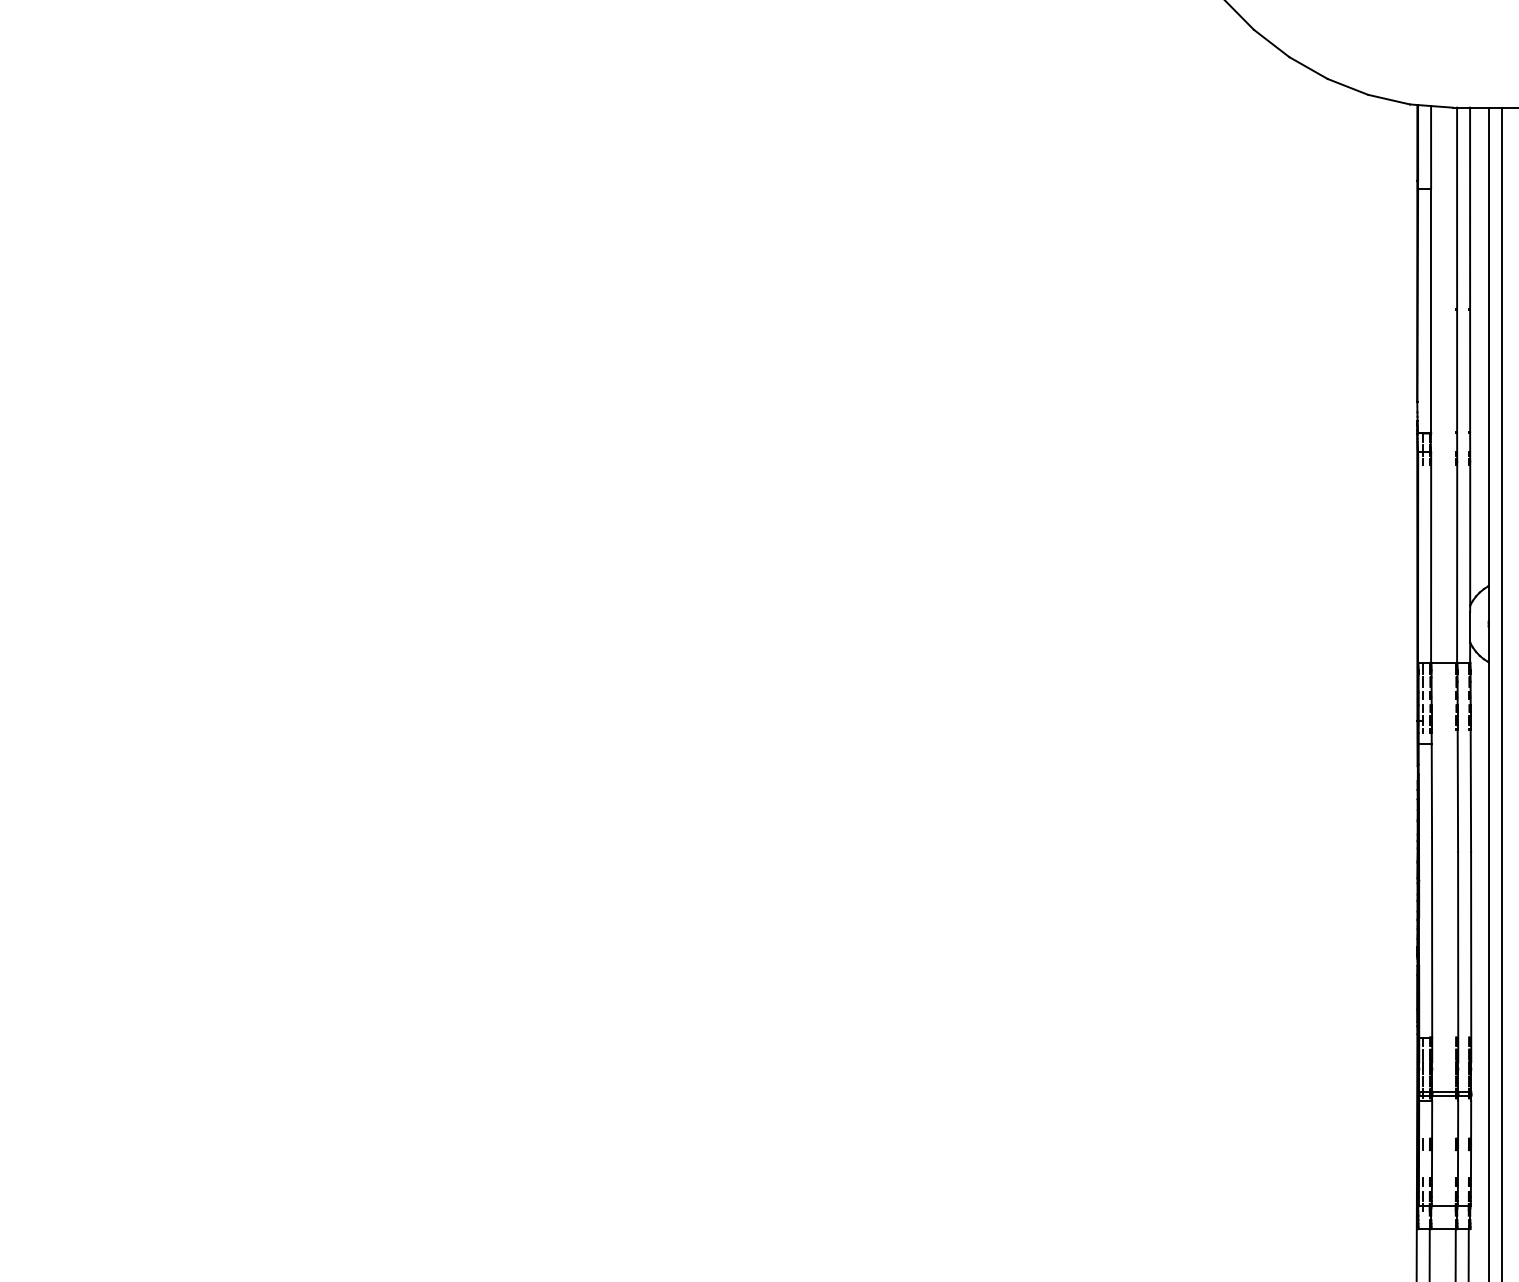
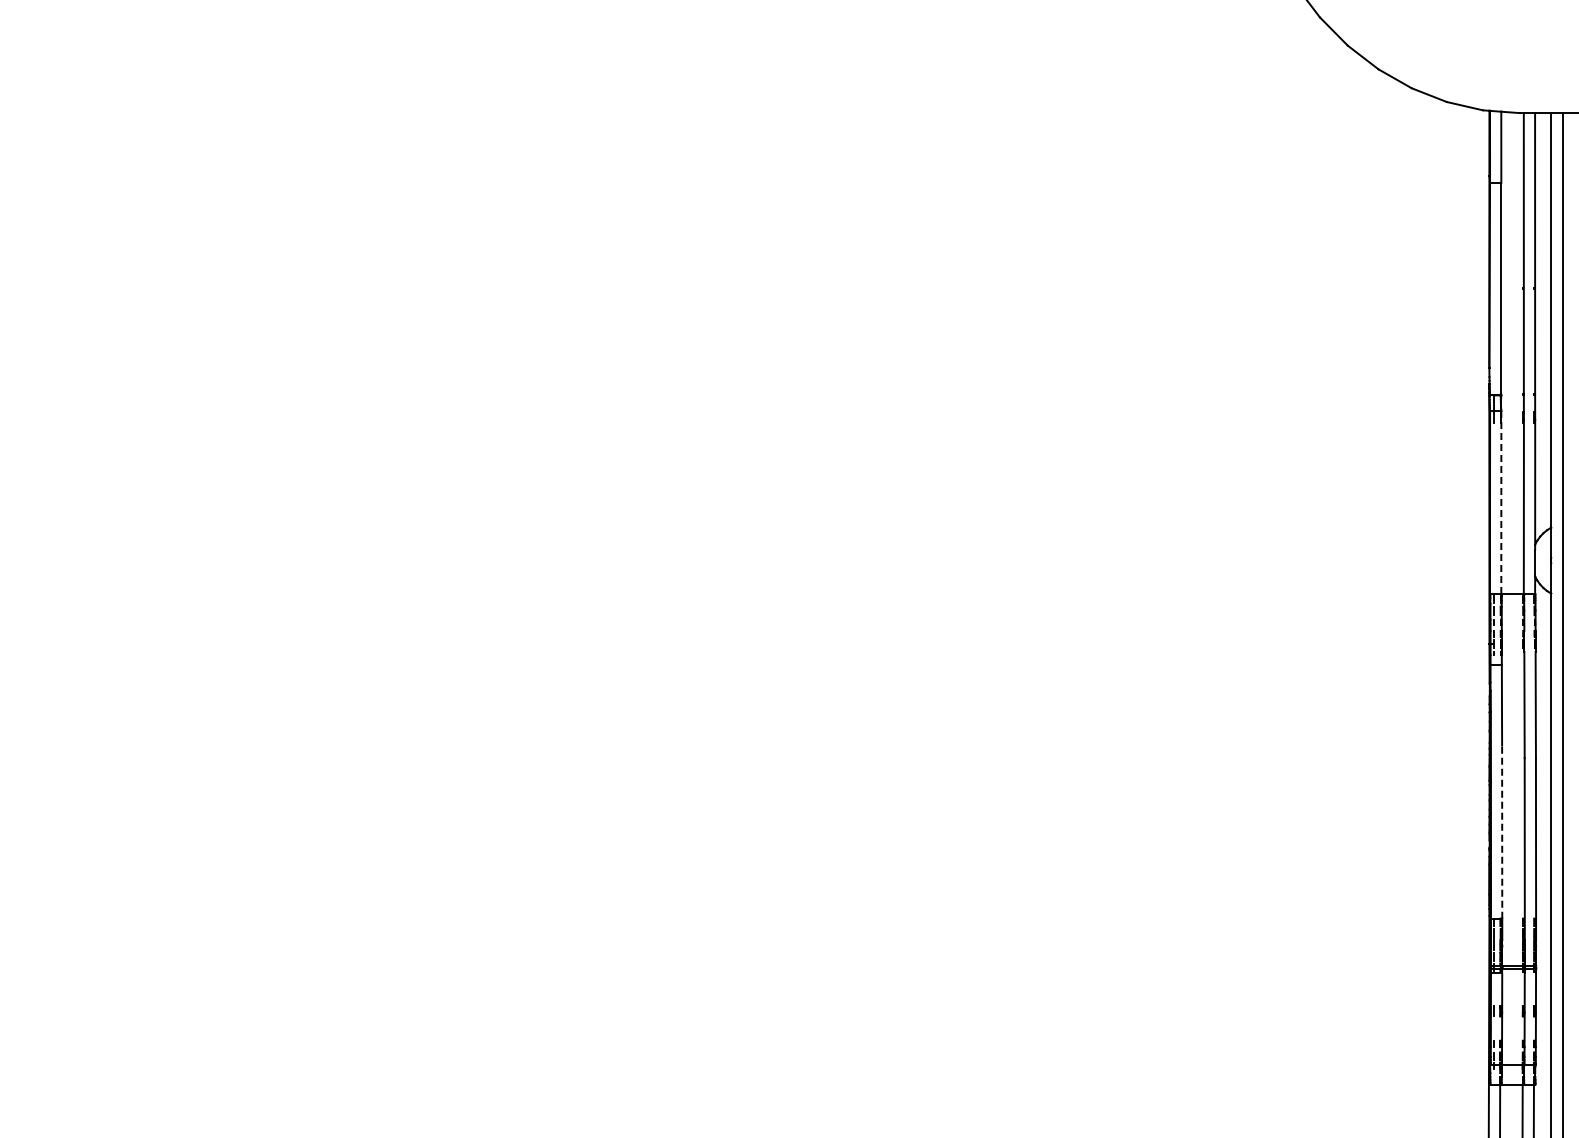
line: (1431, 558) -> (1501, 503), solid -> dashed
line: (1432, 937) -> (1502, 832), solid -> dashed

